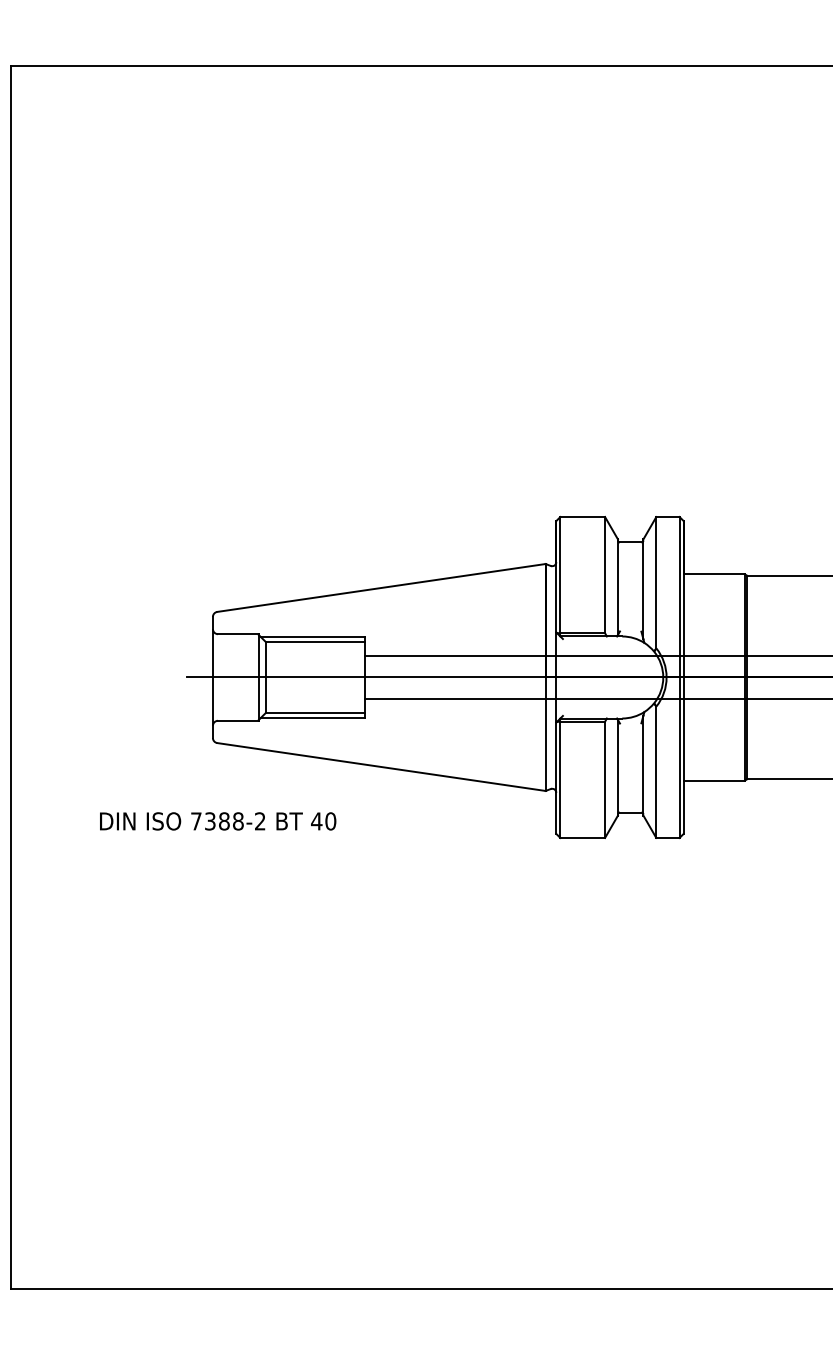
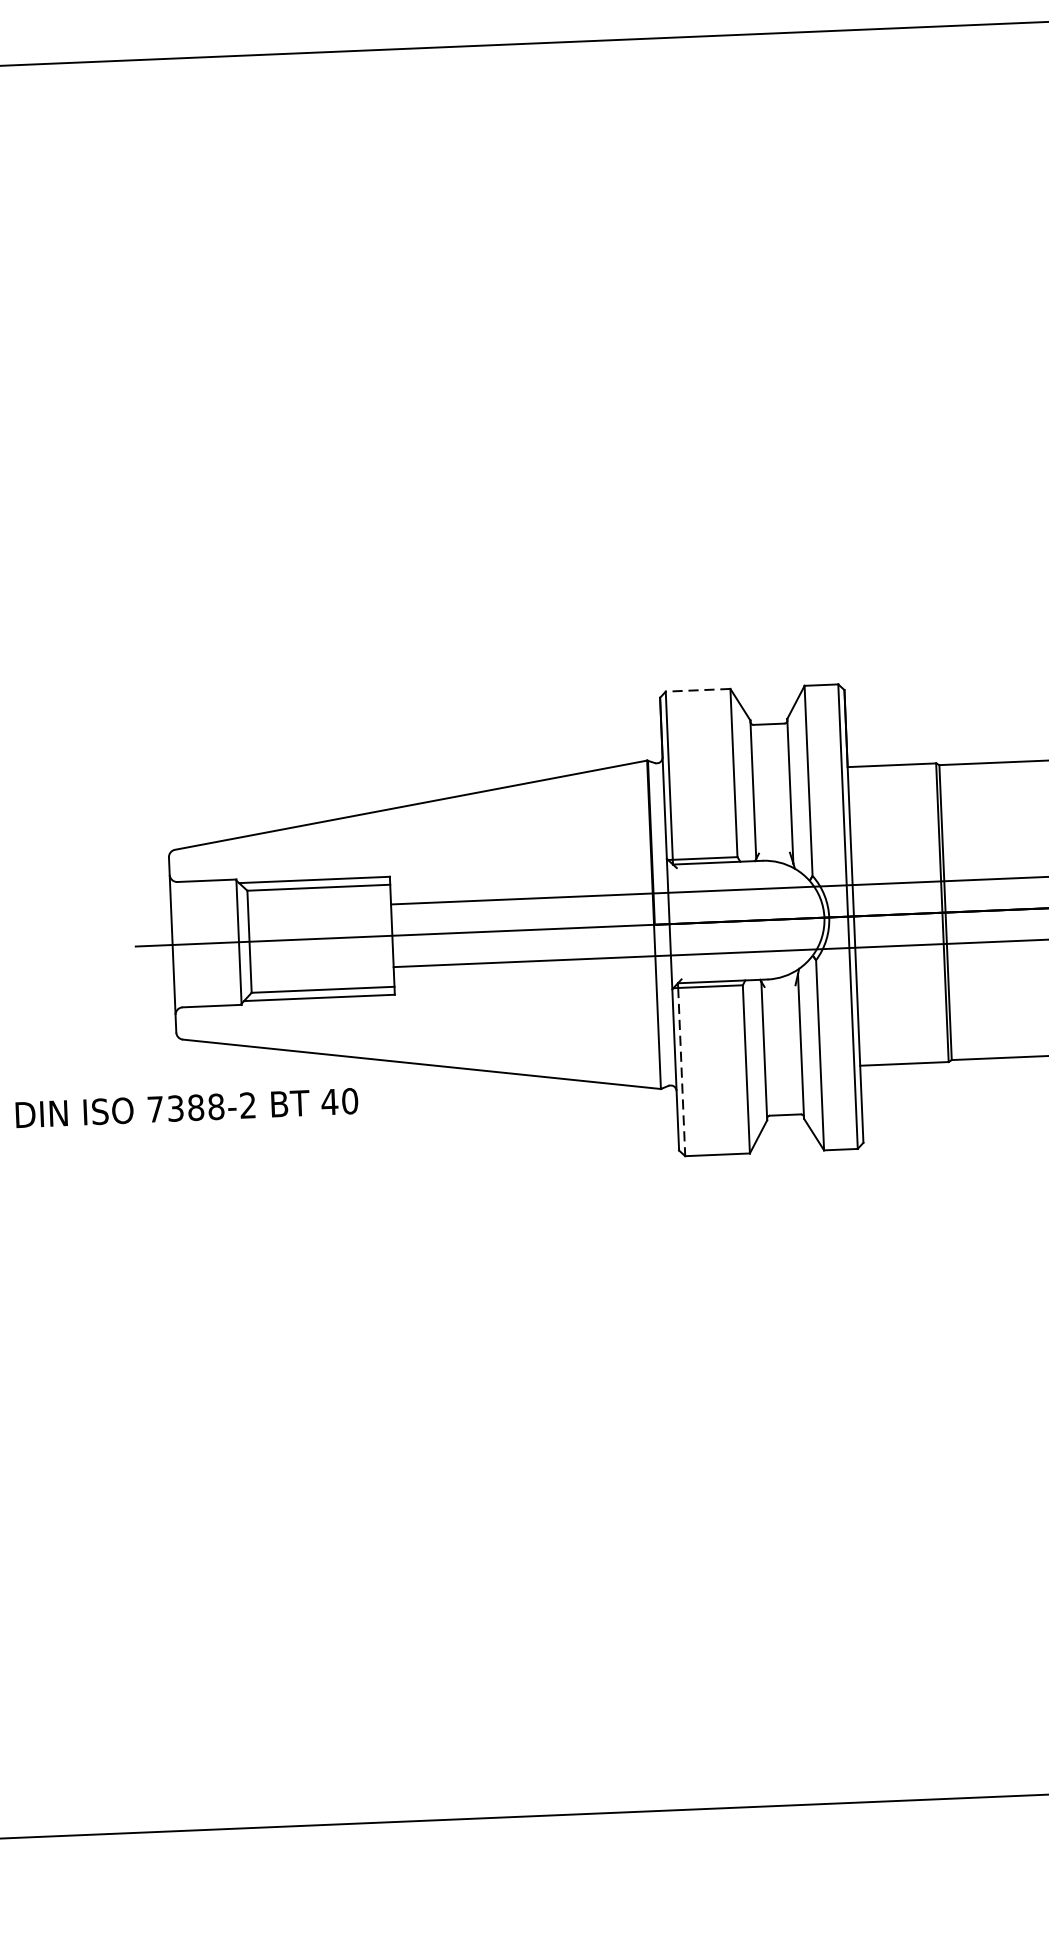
line: (582, 517) -> (697, 691), solid -> dashed
line: (560, 780) -> (681, 1072), solid -> dashed
text: (218, 821) -> (187, 1108), moved

